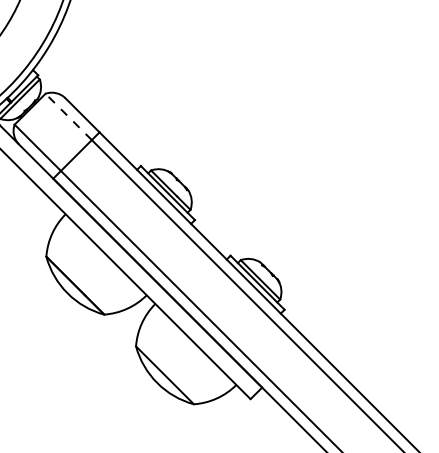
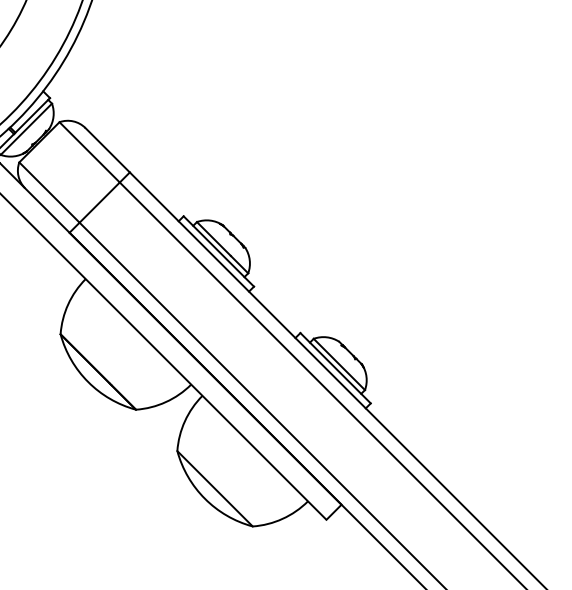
line: (68, 117) -> (89, 152), dashed -> solid

